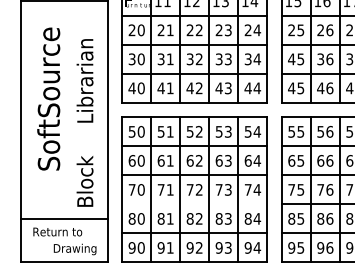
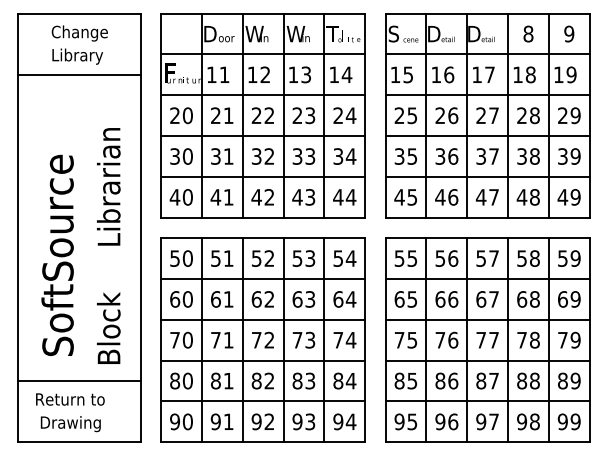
text: (291, 59) -> (399, 156), 45 -> 35
text: (48, 98) -> (57, 254), moved
line: (195, 204) -> (263, 360), added
text: (74, 249) -> (70, 424), moved

